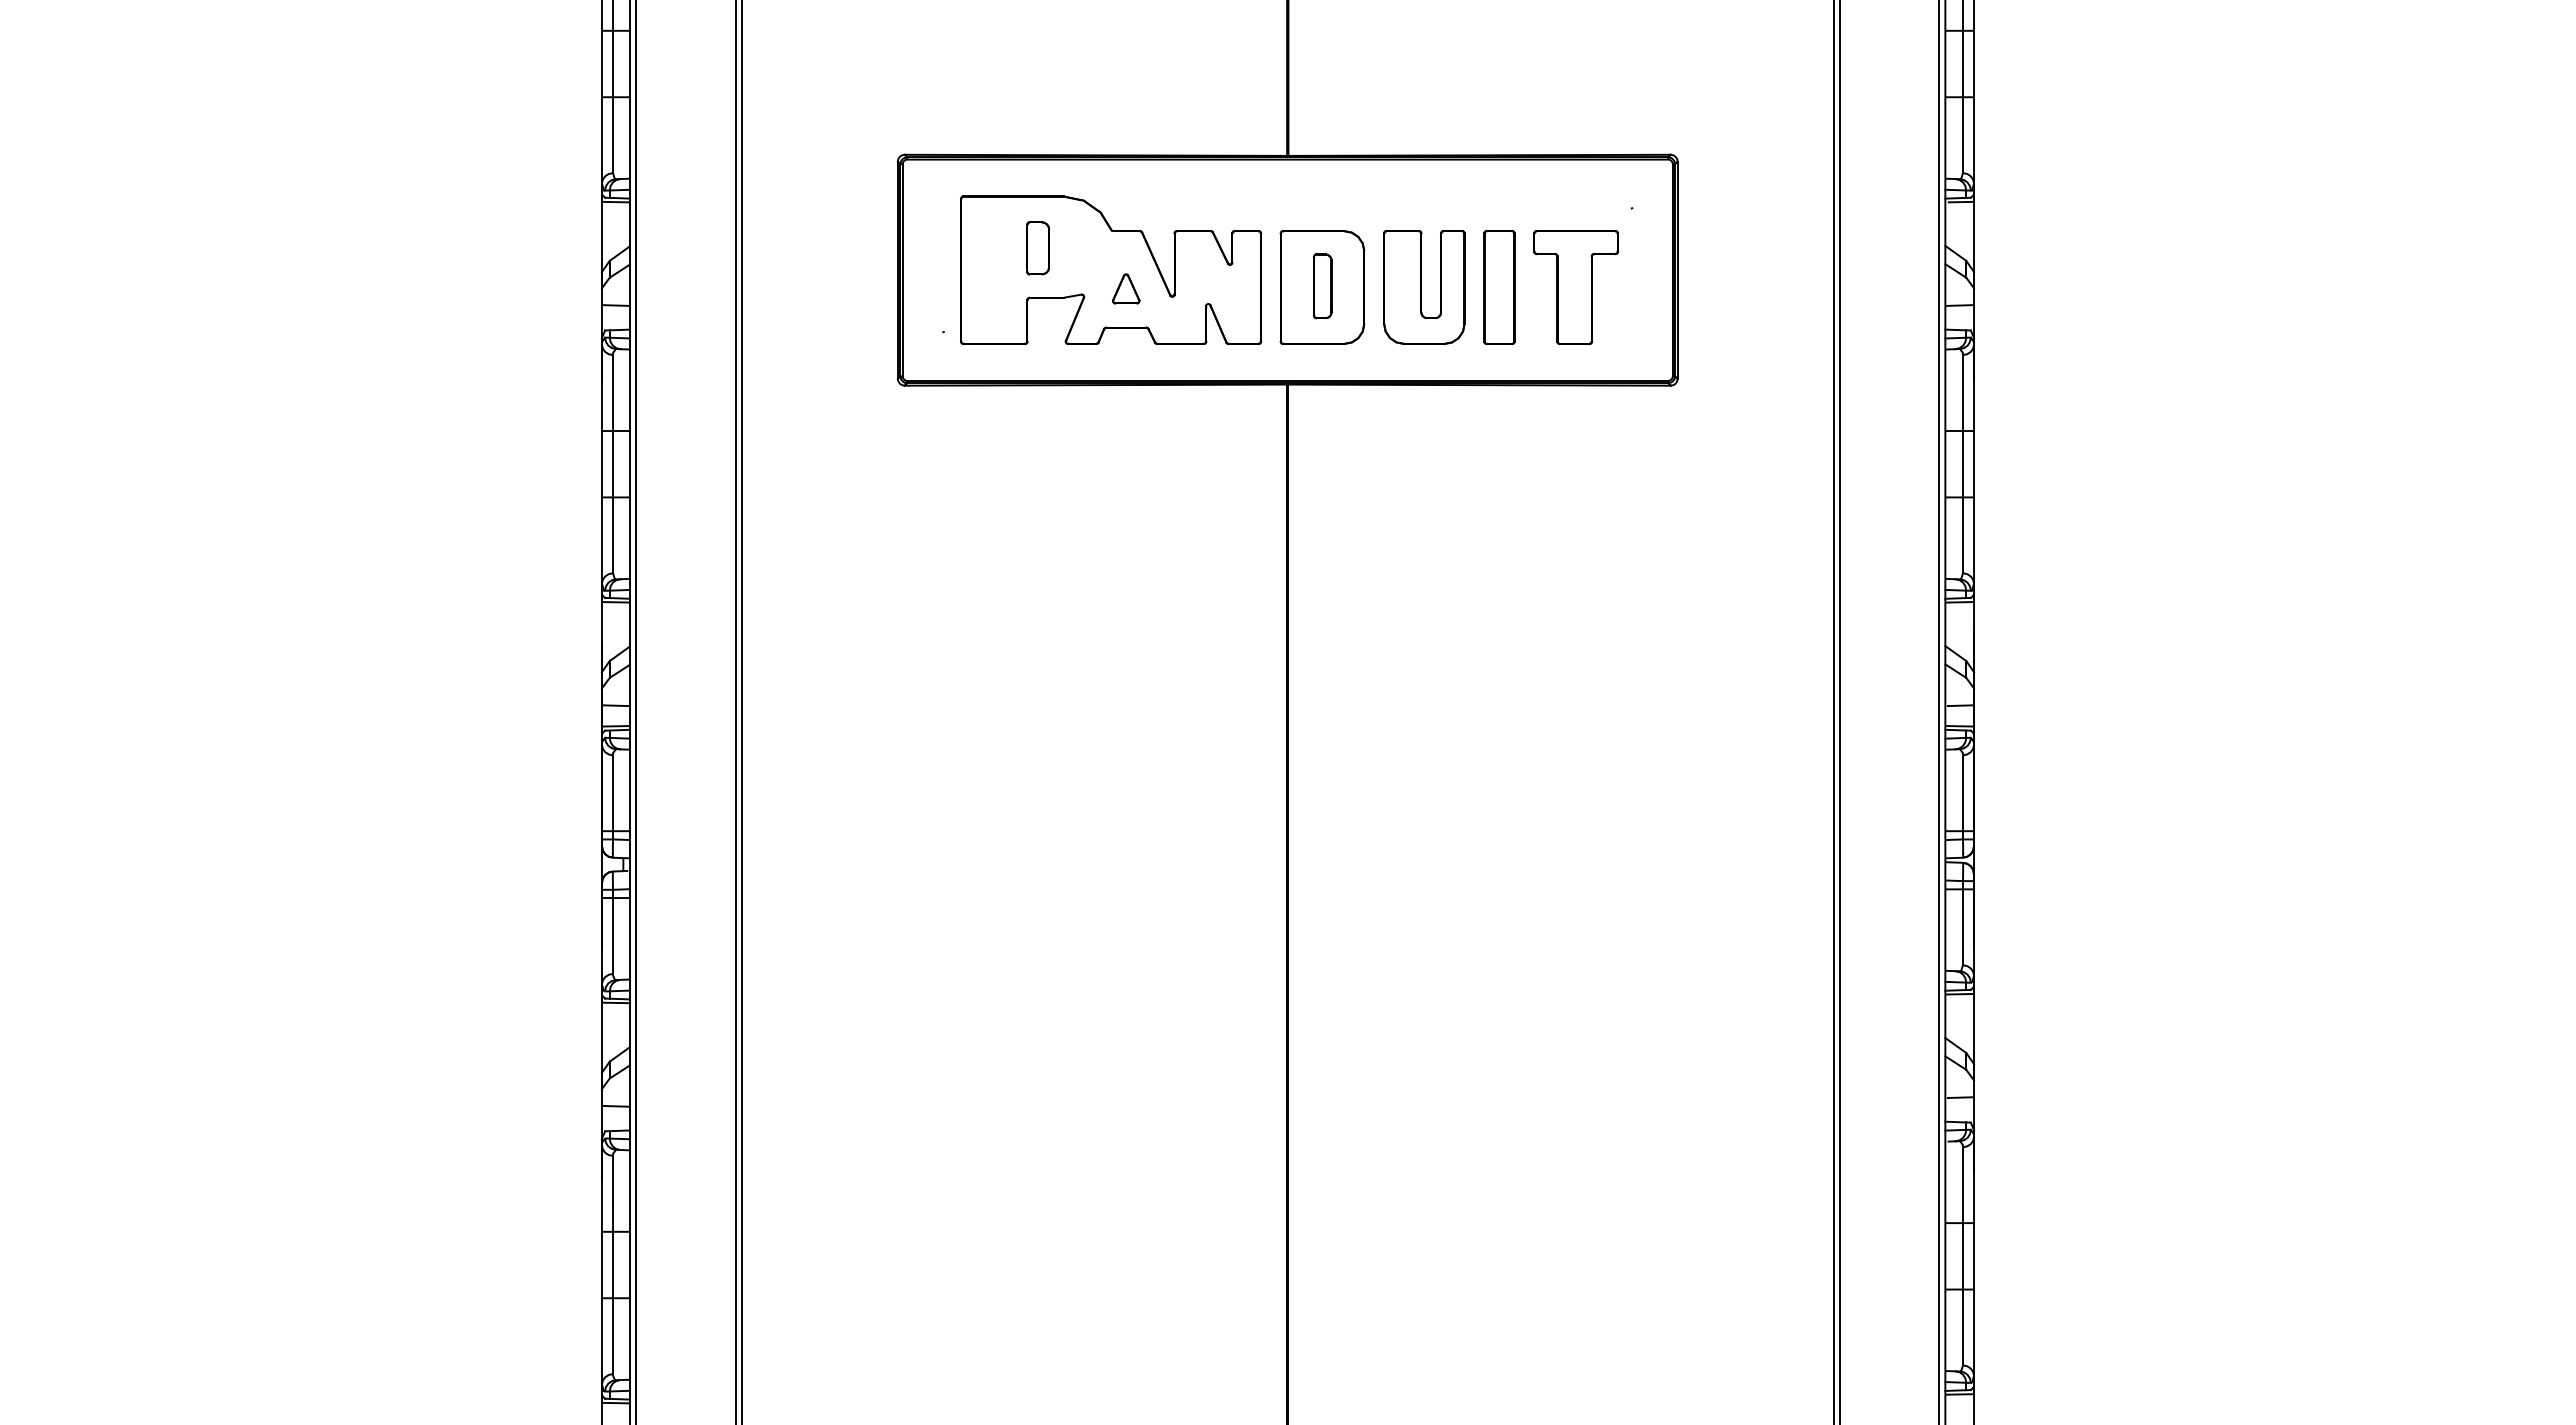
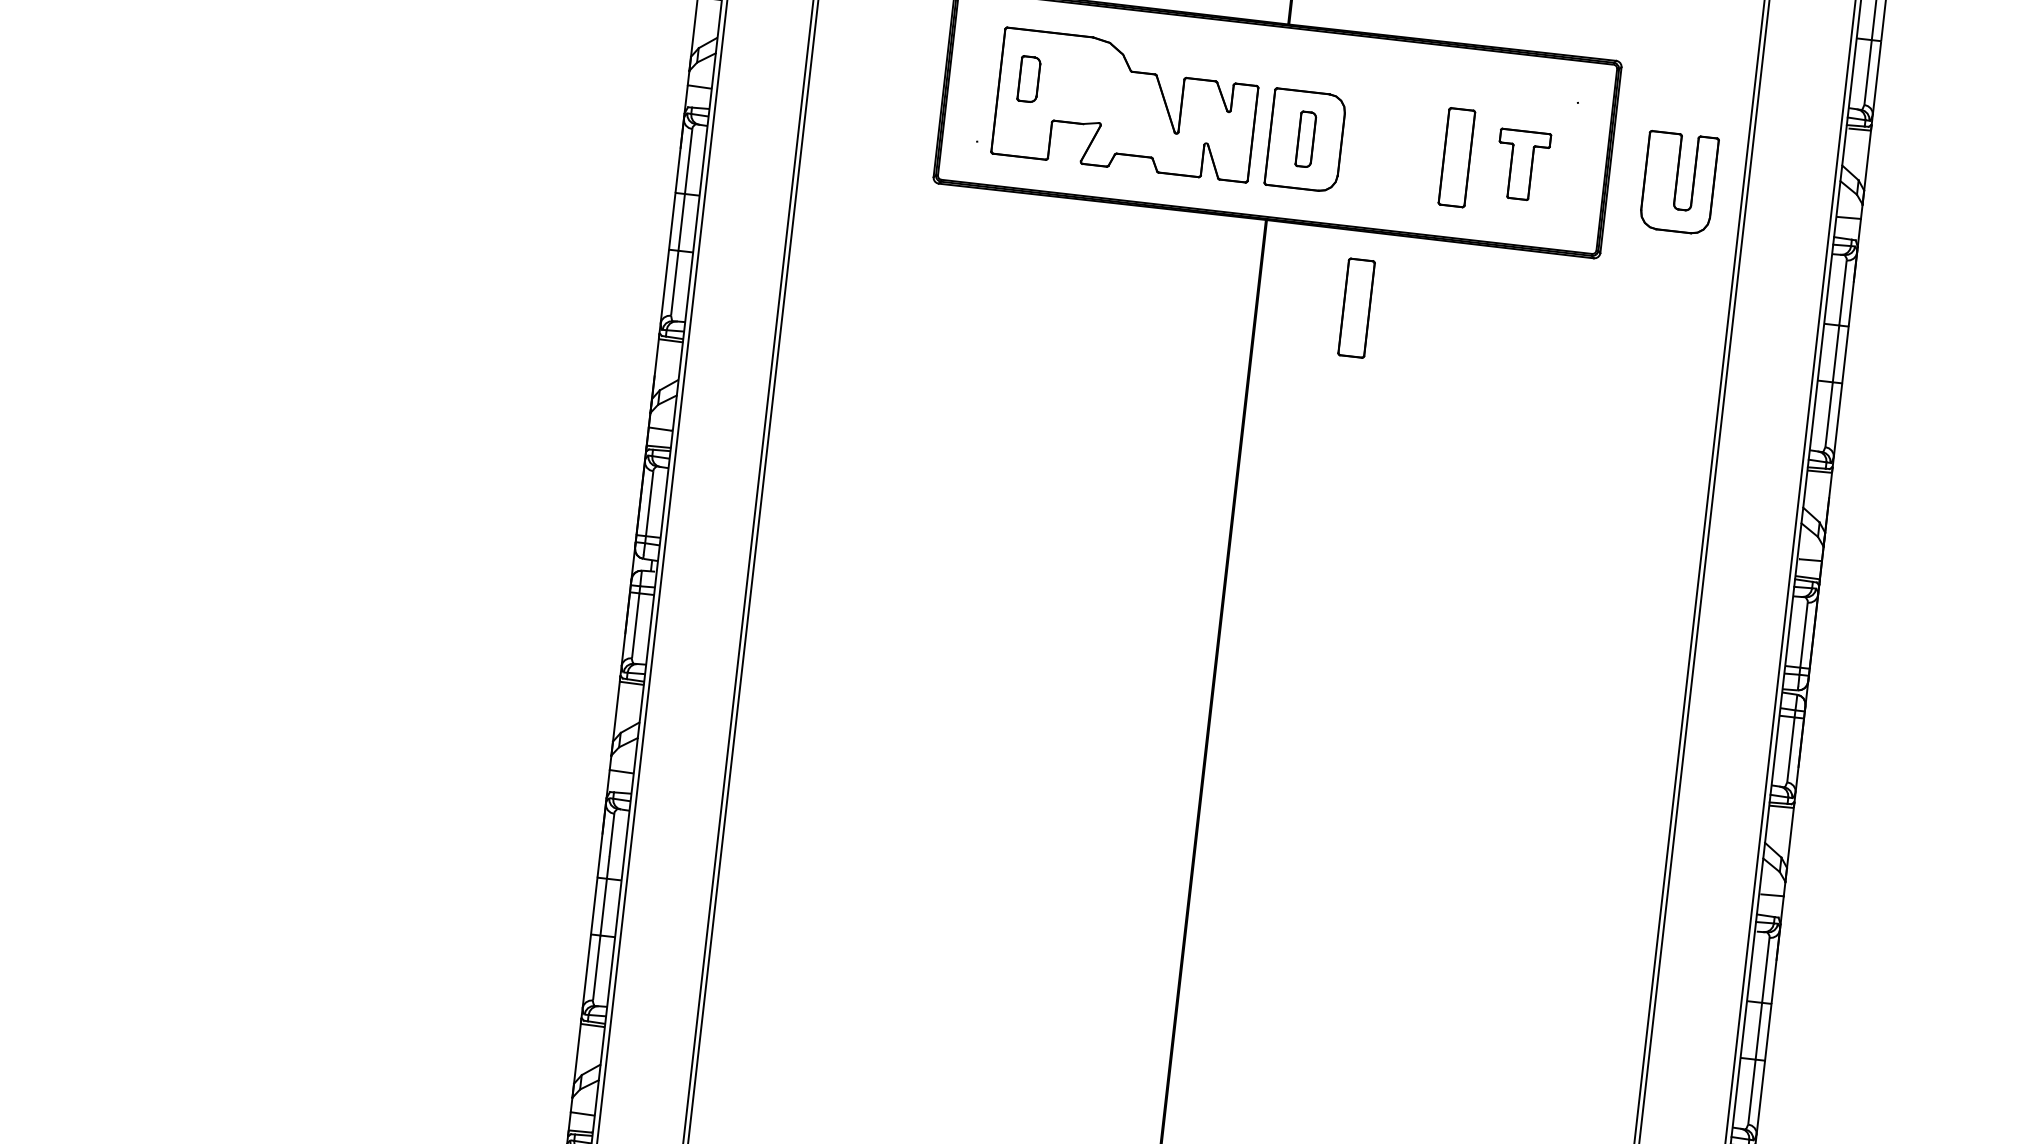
part: (1037, 248) -> (1028, 79), moved
part: (1424, 287) -> (1679, 182), moved
part: (1575, 287) -> (1521, 165), size x0.7
part: (1126, 288) -> (1137, 122), removed
part: (1403, 474) -> (1356, 308), added

